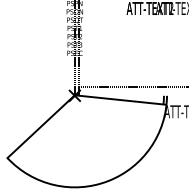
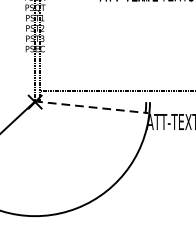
line: (120, 100) -> (92, 107), solid -> dashed

